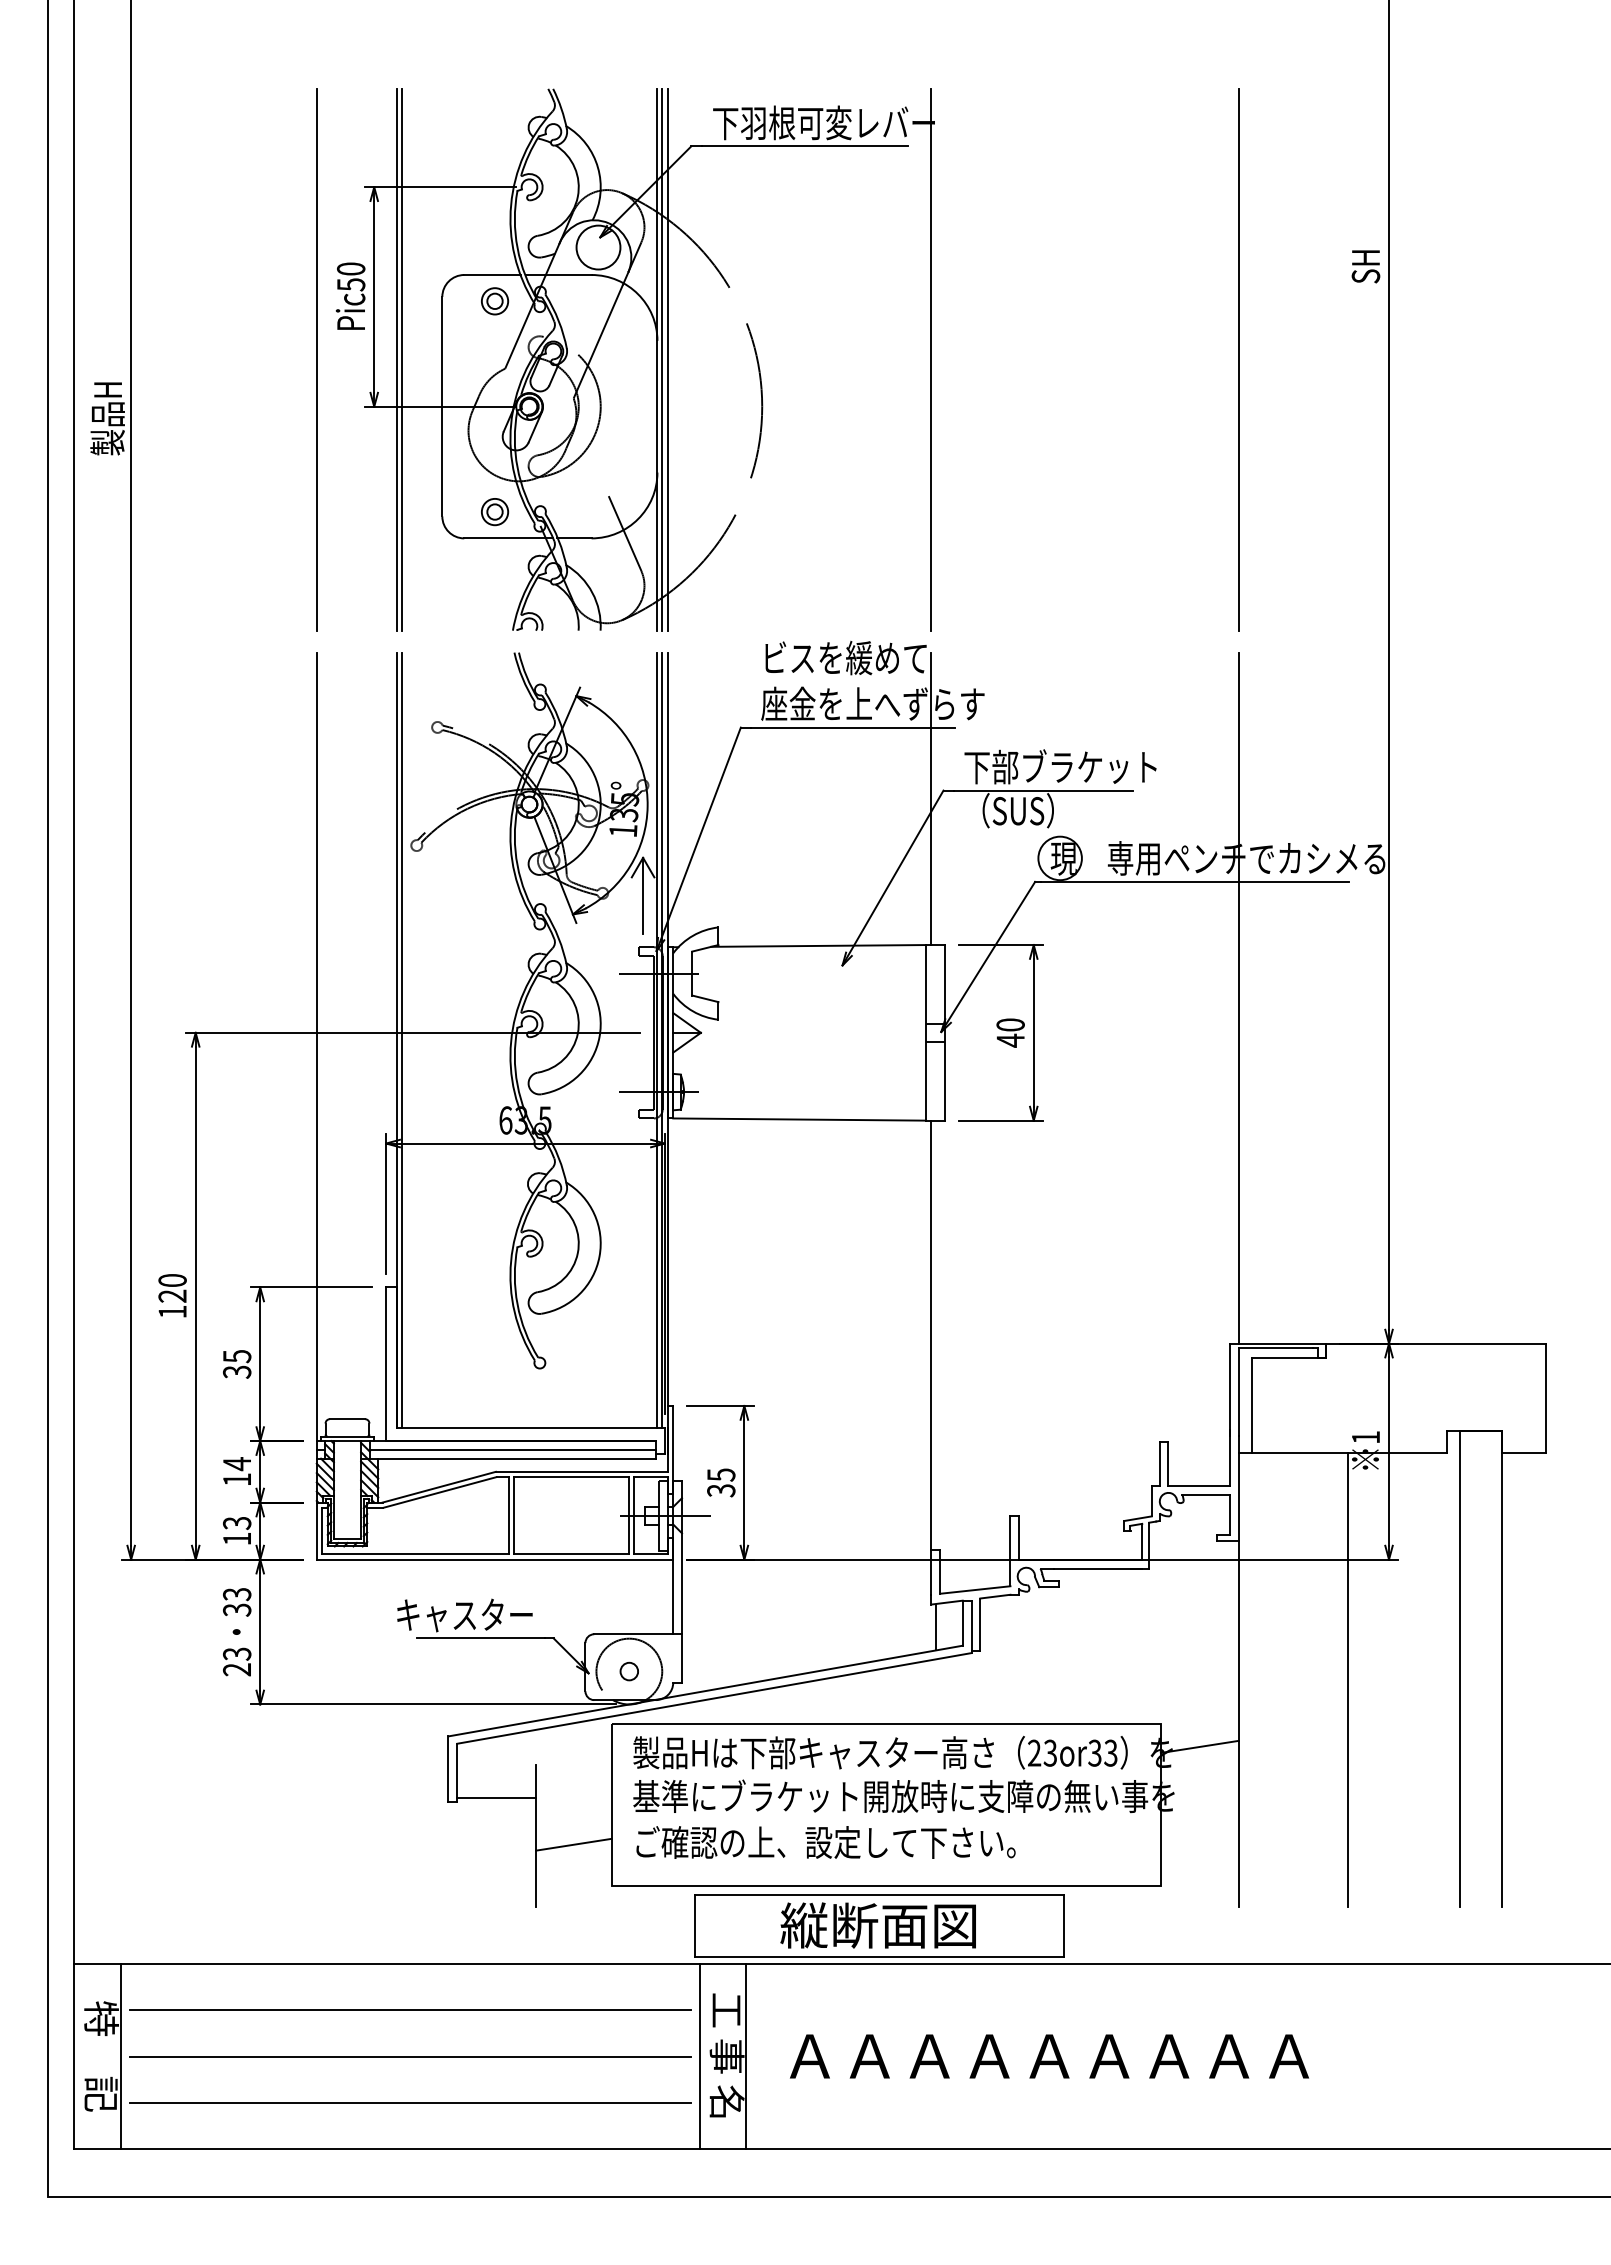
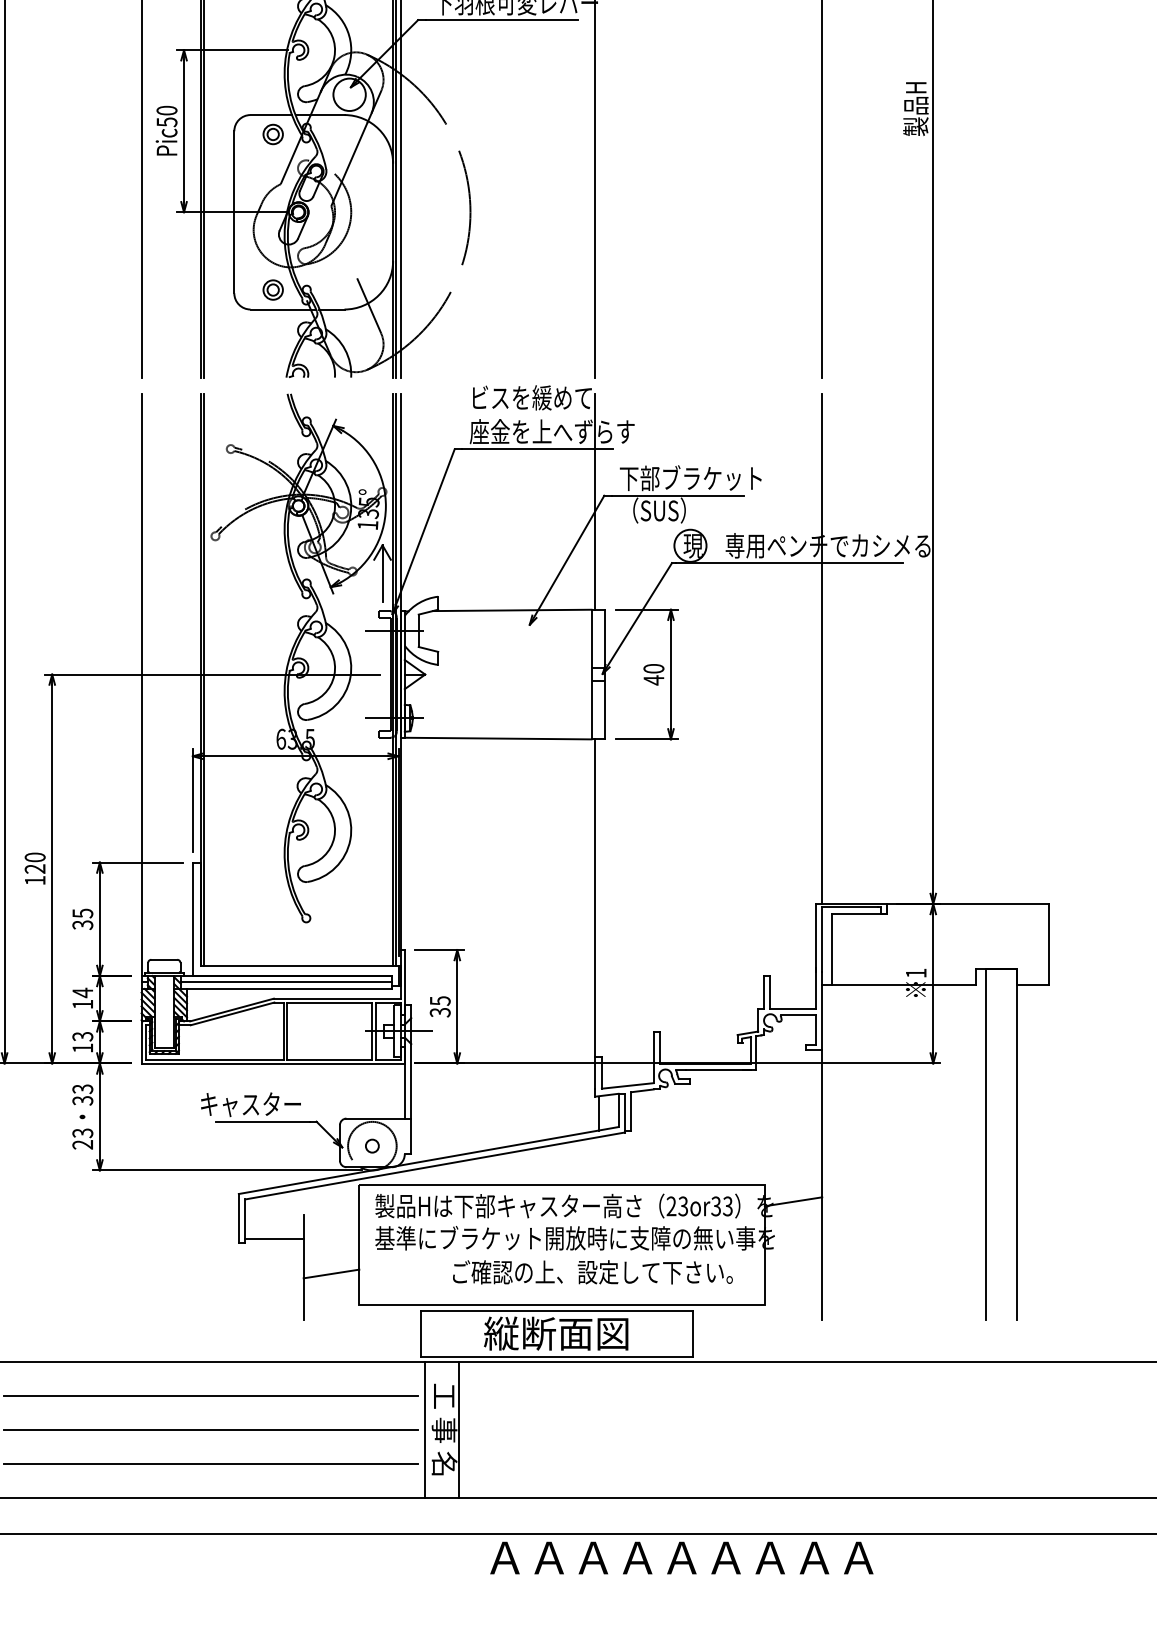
text: (1365, 266) -> (915, 108), SH -> 製品H
line: (1348, 1679) -> (903, 1152), removed
text: (825, 1842) -> (592, 1272), moved
text: (1049, 2056) -> (681, 1558), moved

